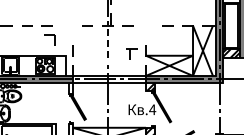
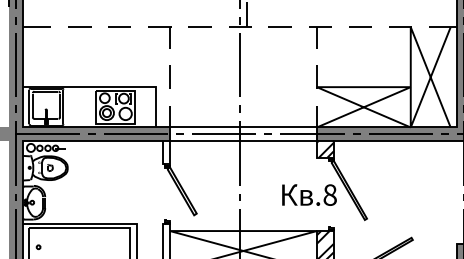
part: (49, 39) -> (160, 36), moved
line: (107, 45) -> (239, 66), dashed -> solid
part: (131, 53) -> (319, 36), moved
text: (152, 109) -> (329, 194), .4 -> .8

